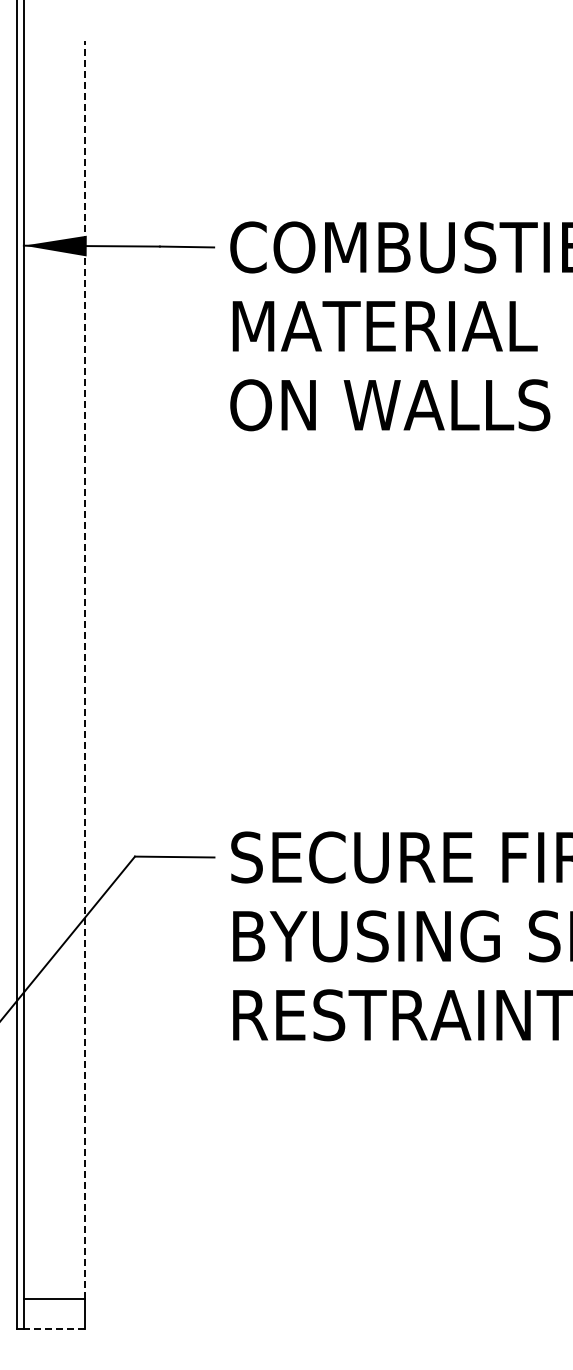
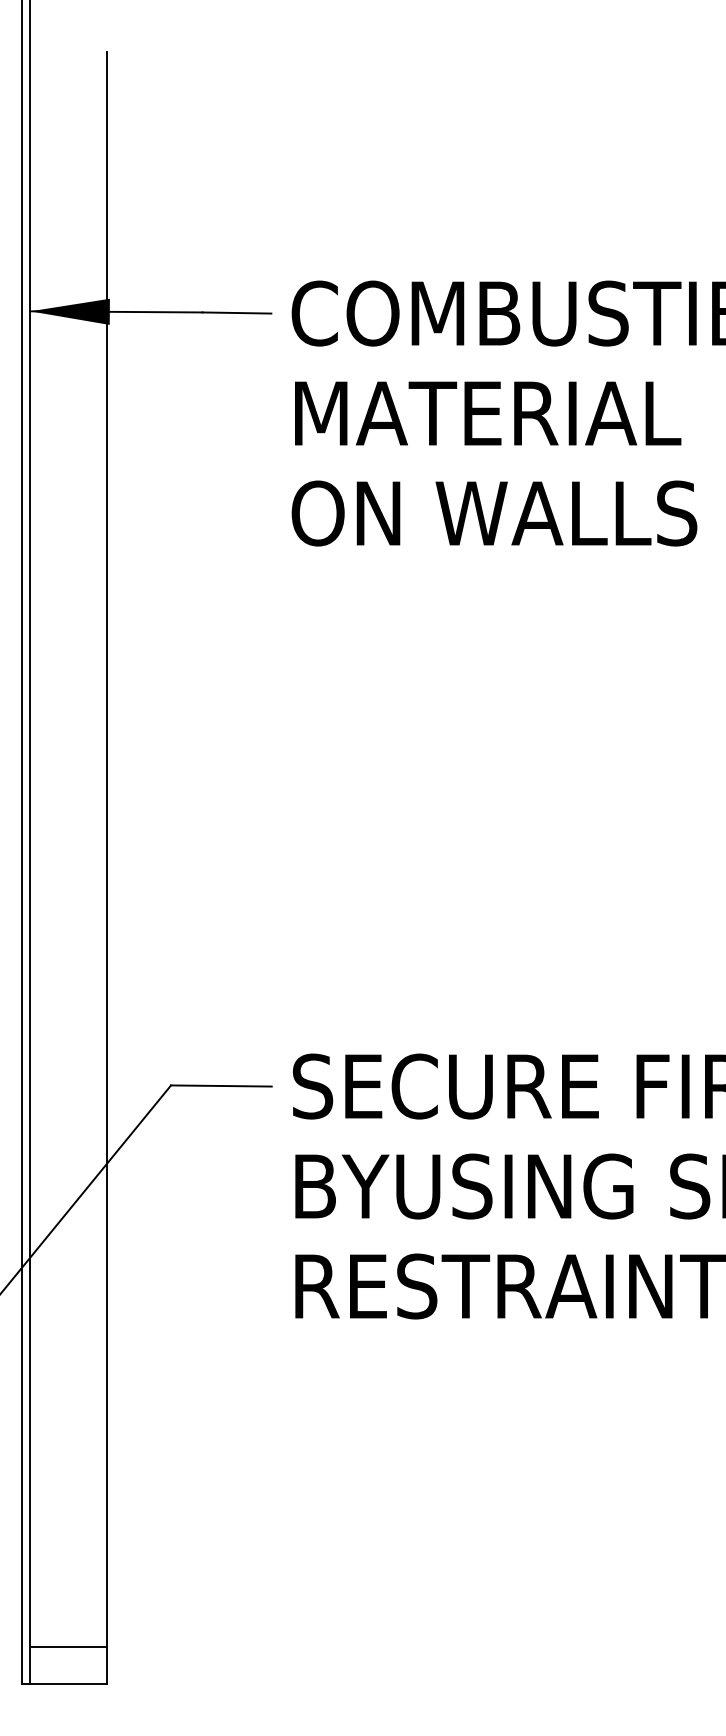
line: (84, 669) -> (107, 848), dashed -> solid
line: (53, 1328) -> (67, 1683), dashed -> solid

